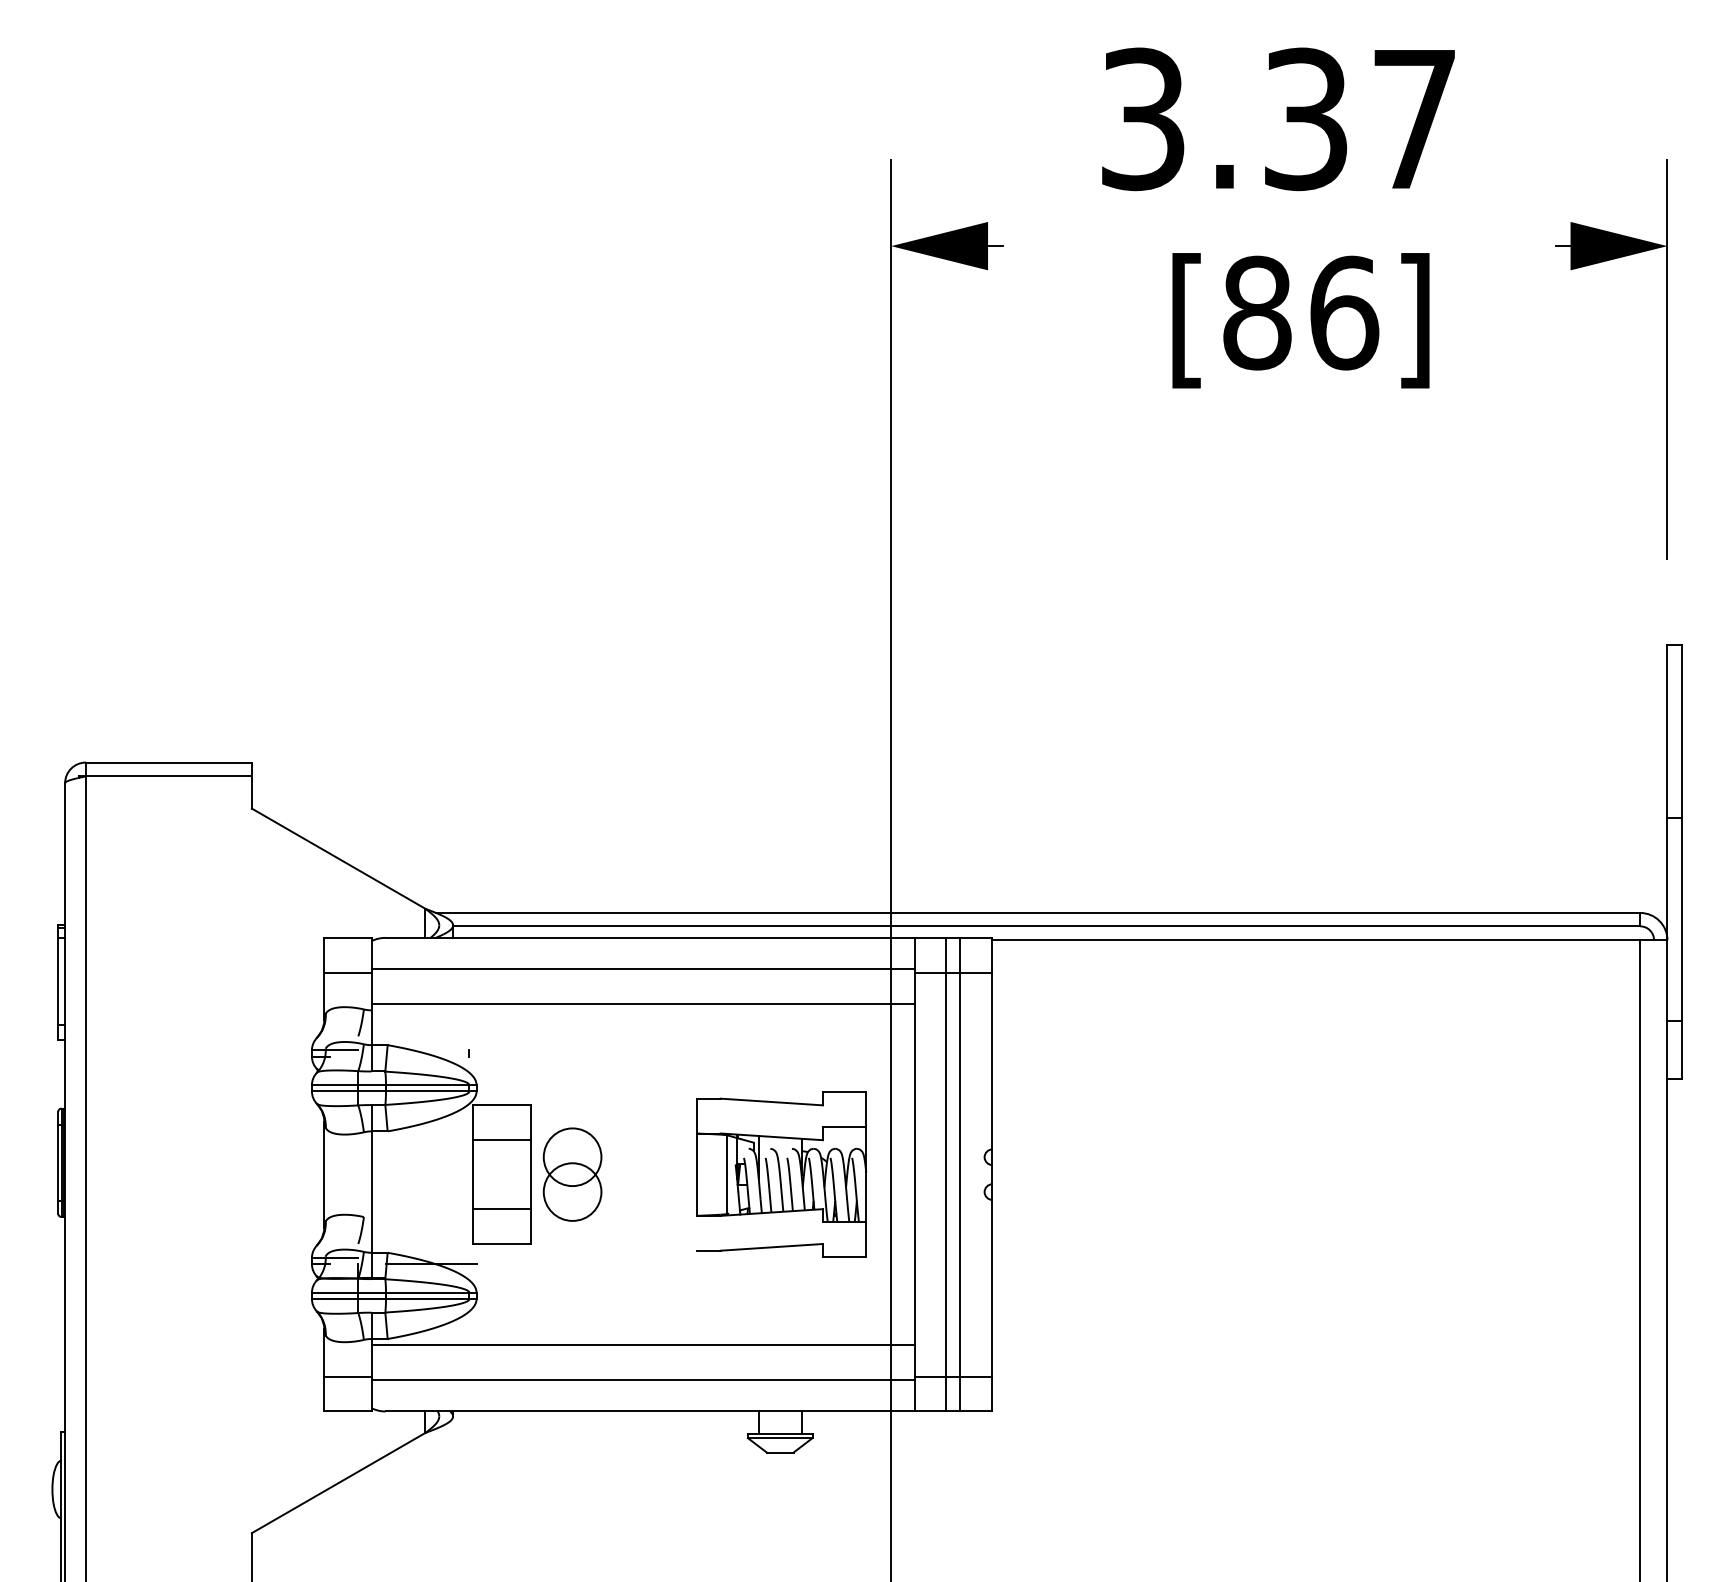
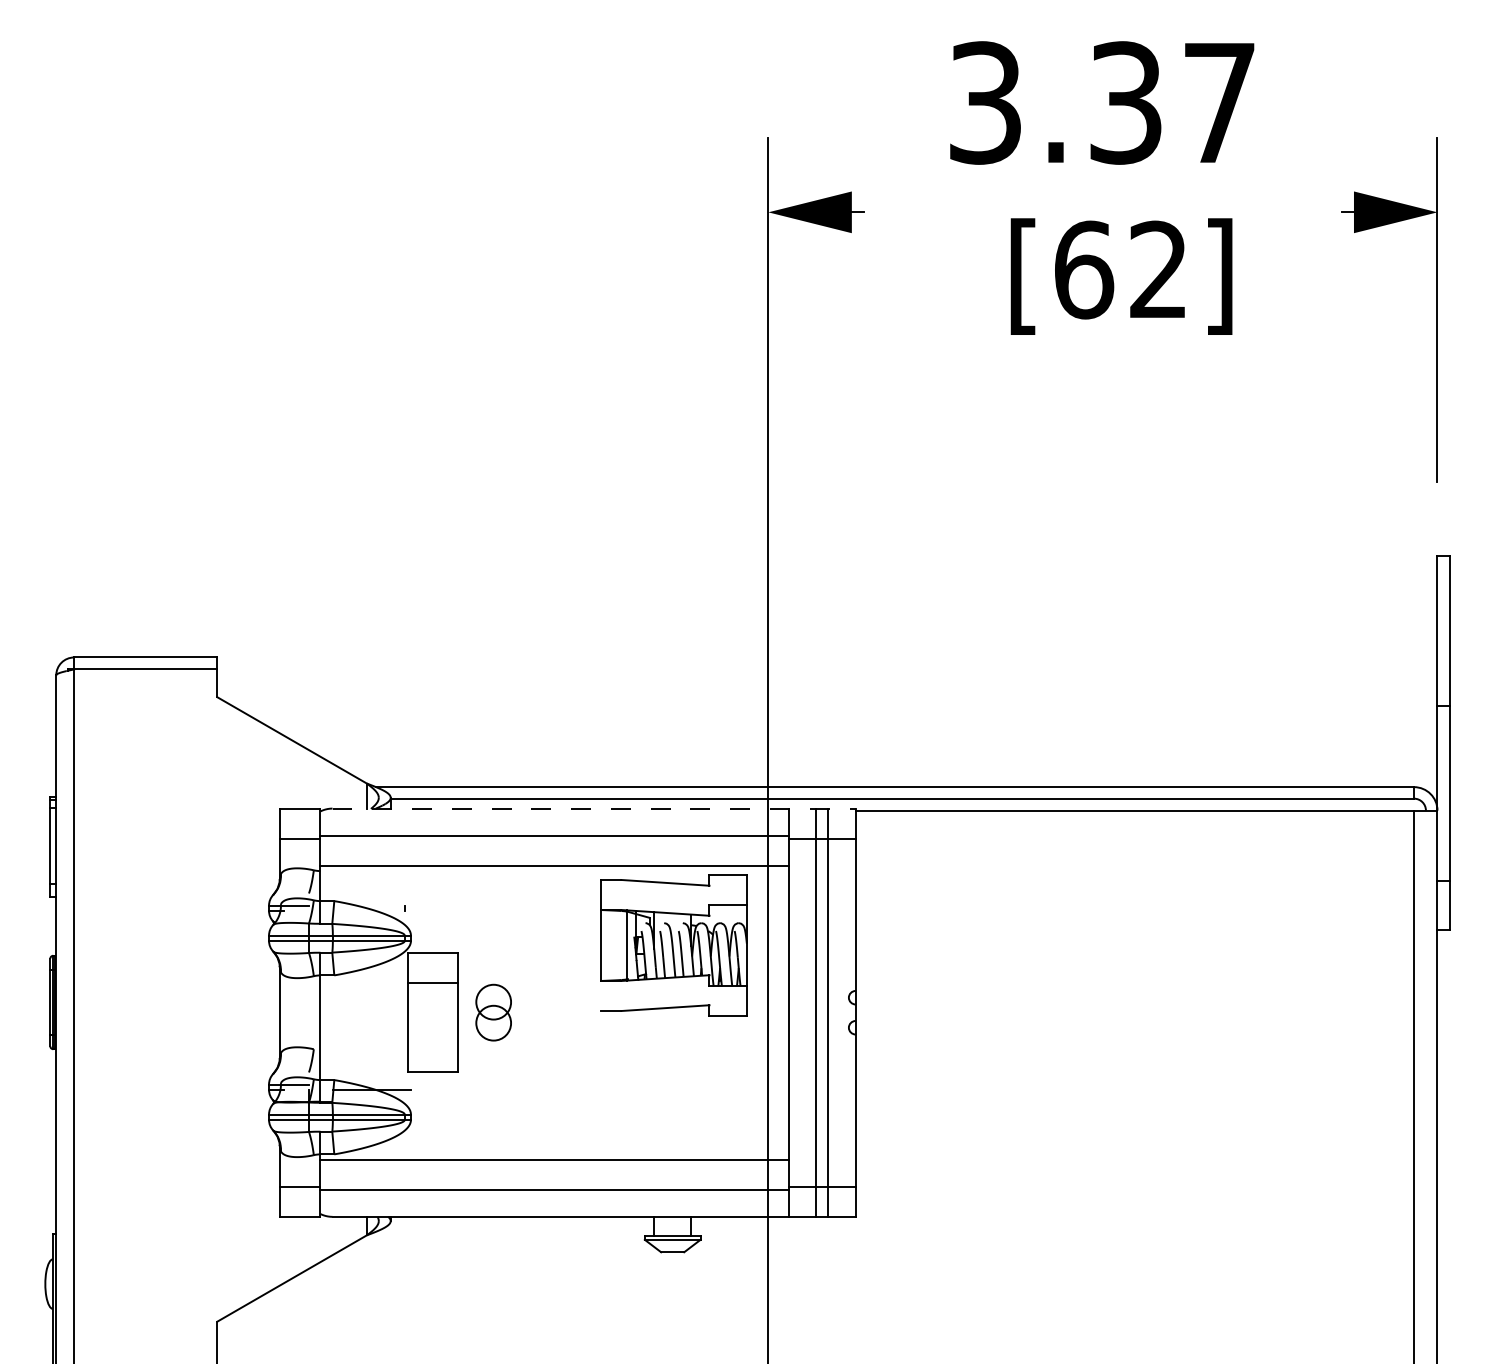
text: (1301, 312) -> (1122, 269), [86] -> [62]
line: (689, 937) -> (594, 808), solid -> dashed
part: (572, 1174) -> (493, 1012), size x0.7
part: (781, 1174) -> (673, 945), moved
line: (502, 1209) -> (433, 1042), removed

